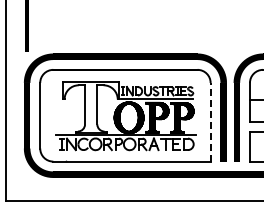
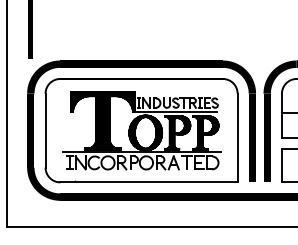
hatch: (91, 107) -> (103, 121), added
line: (210, 121) -> (237, 137), dashed -> solid

